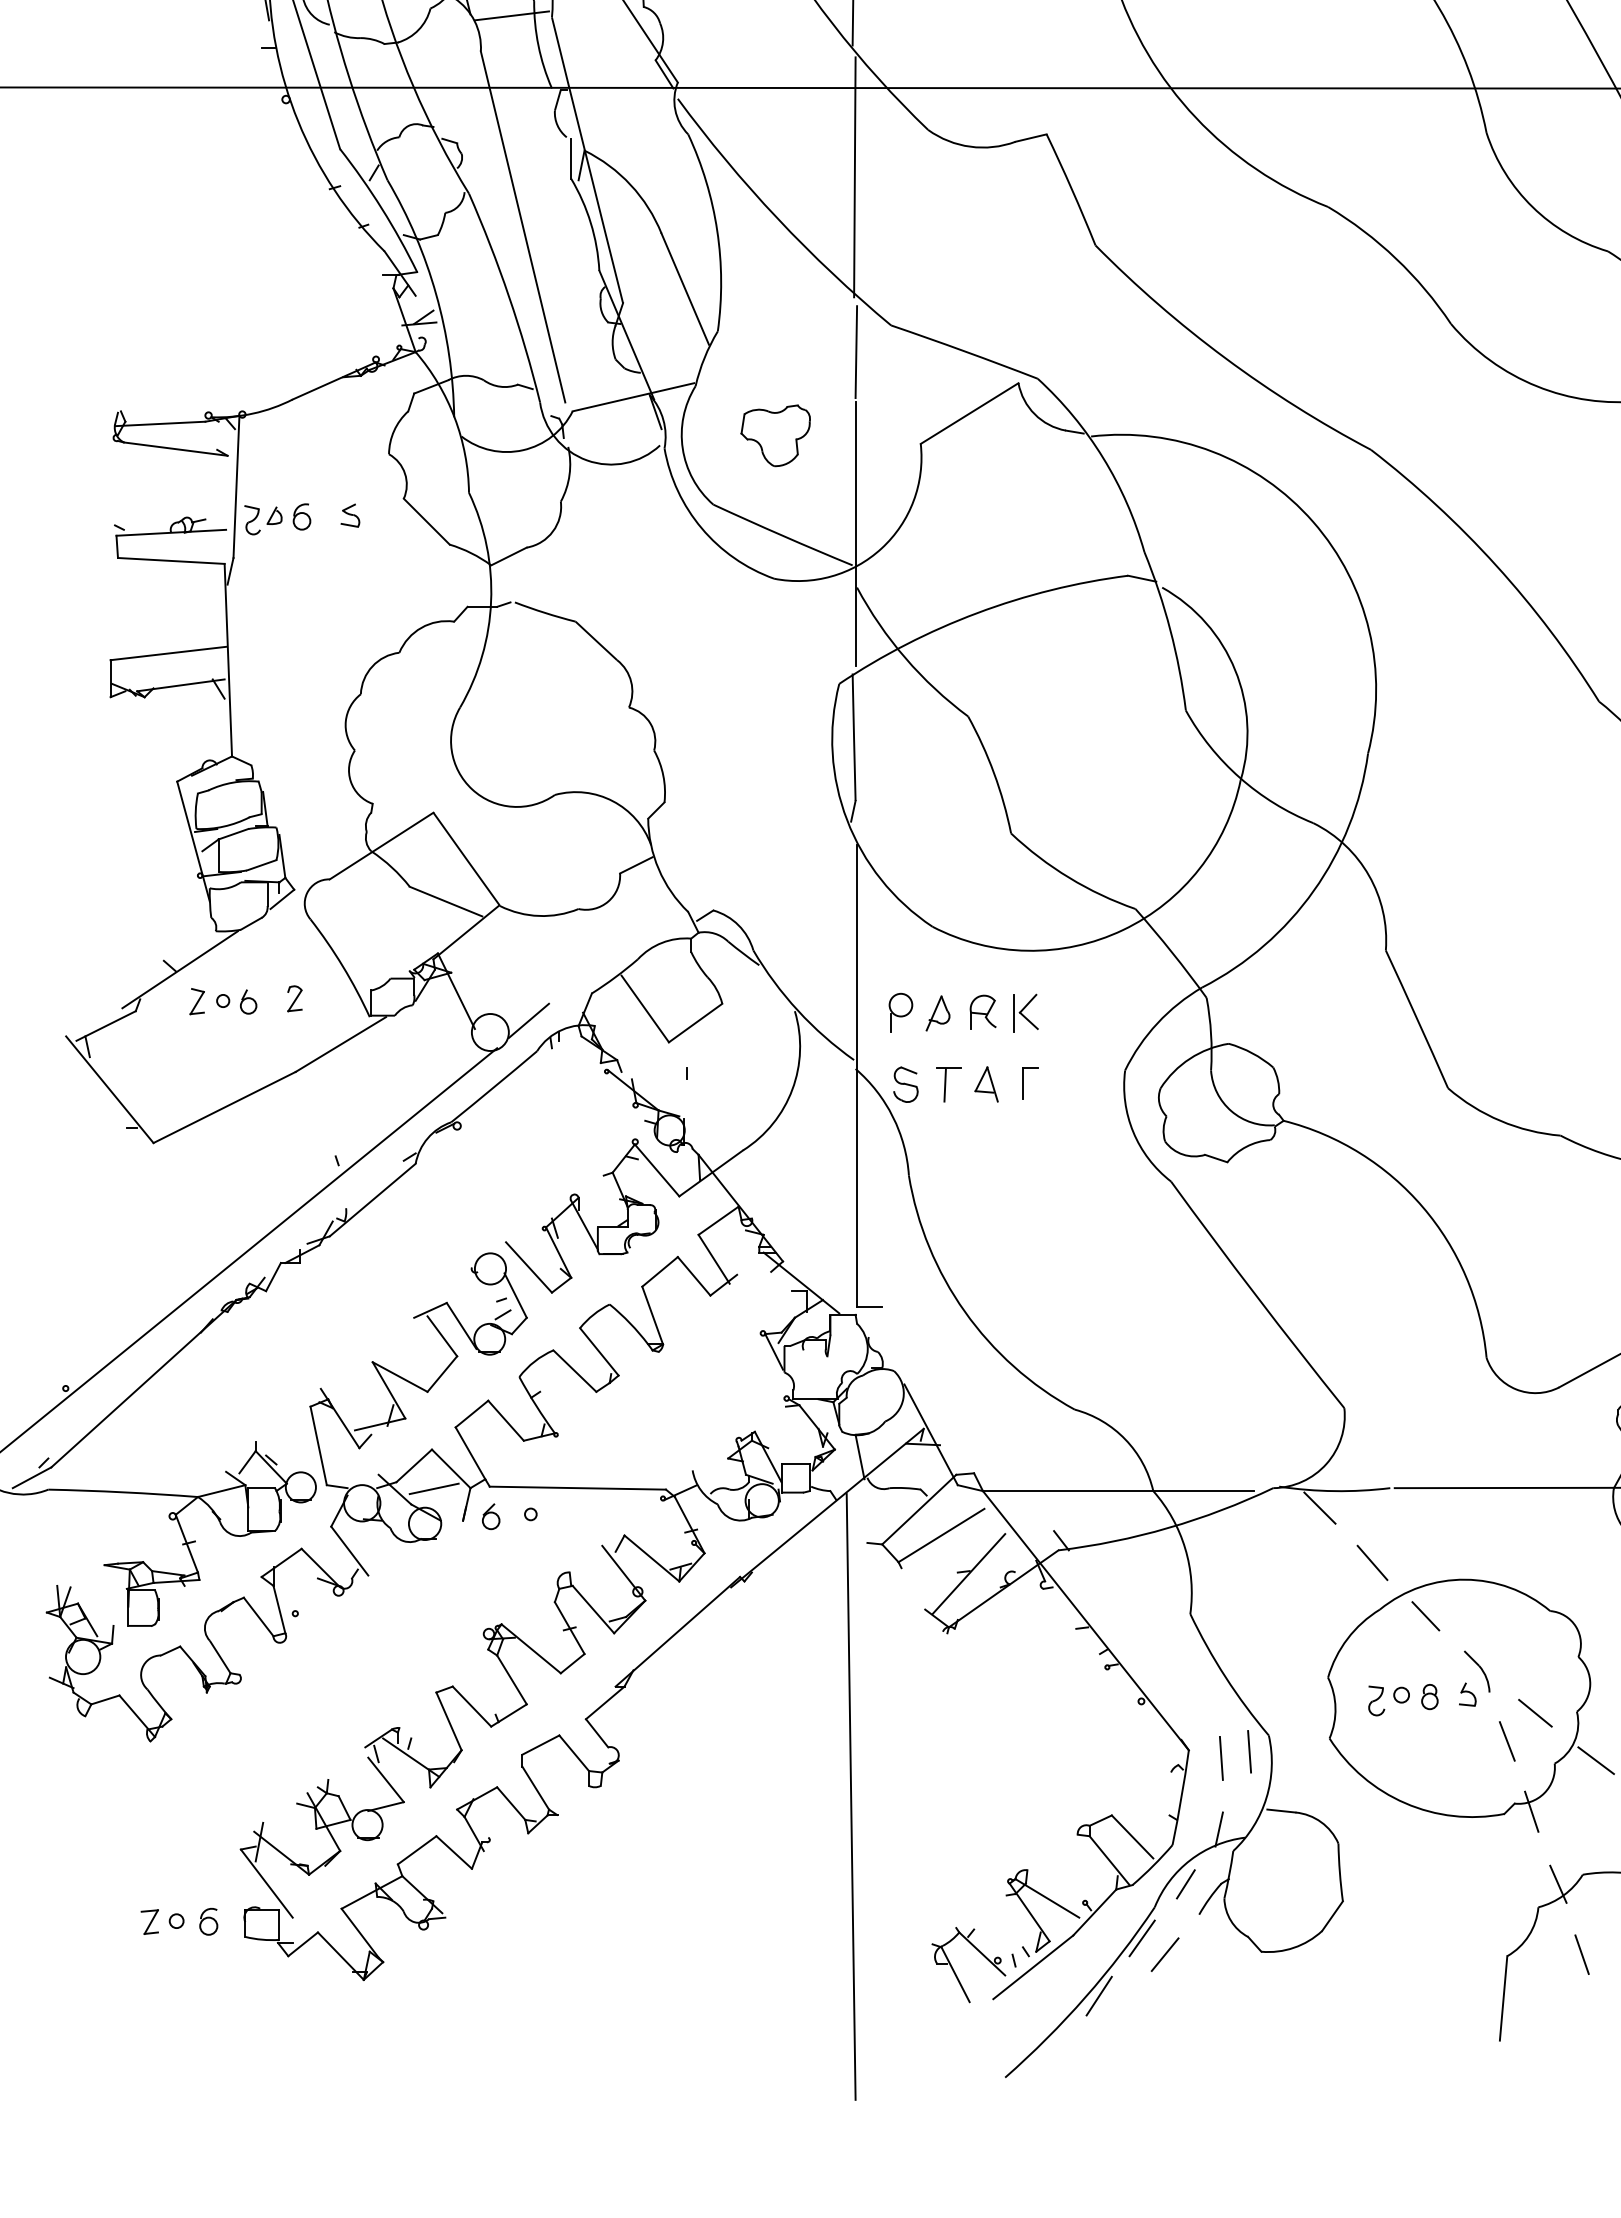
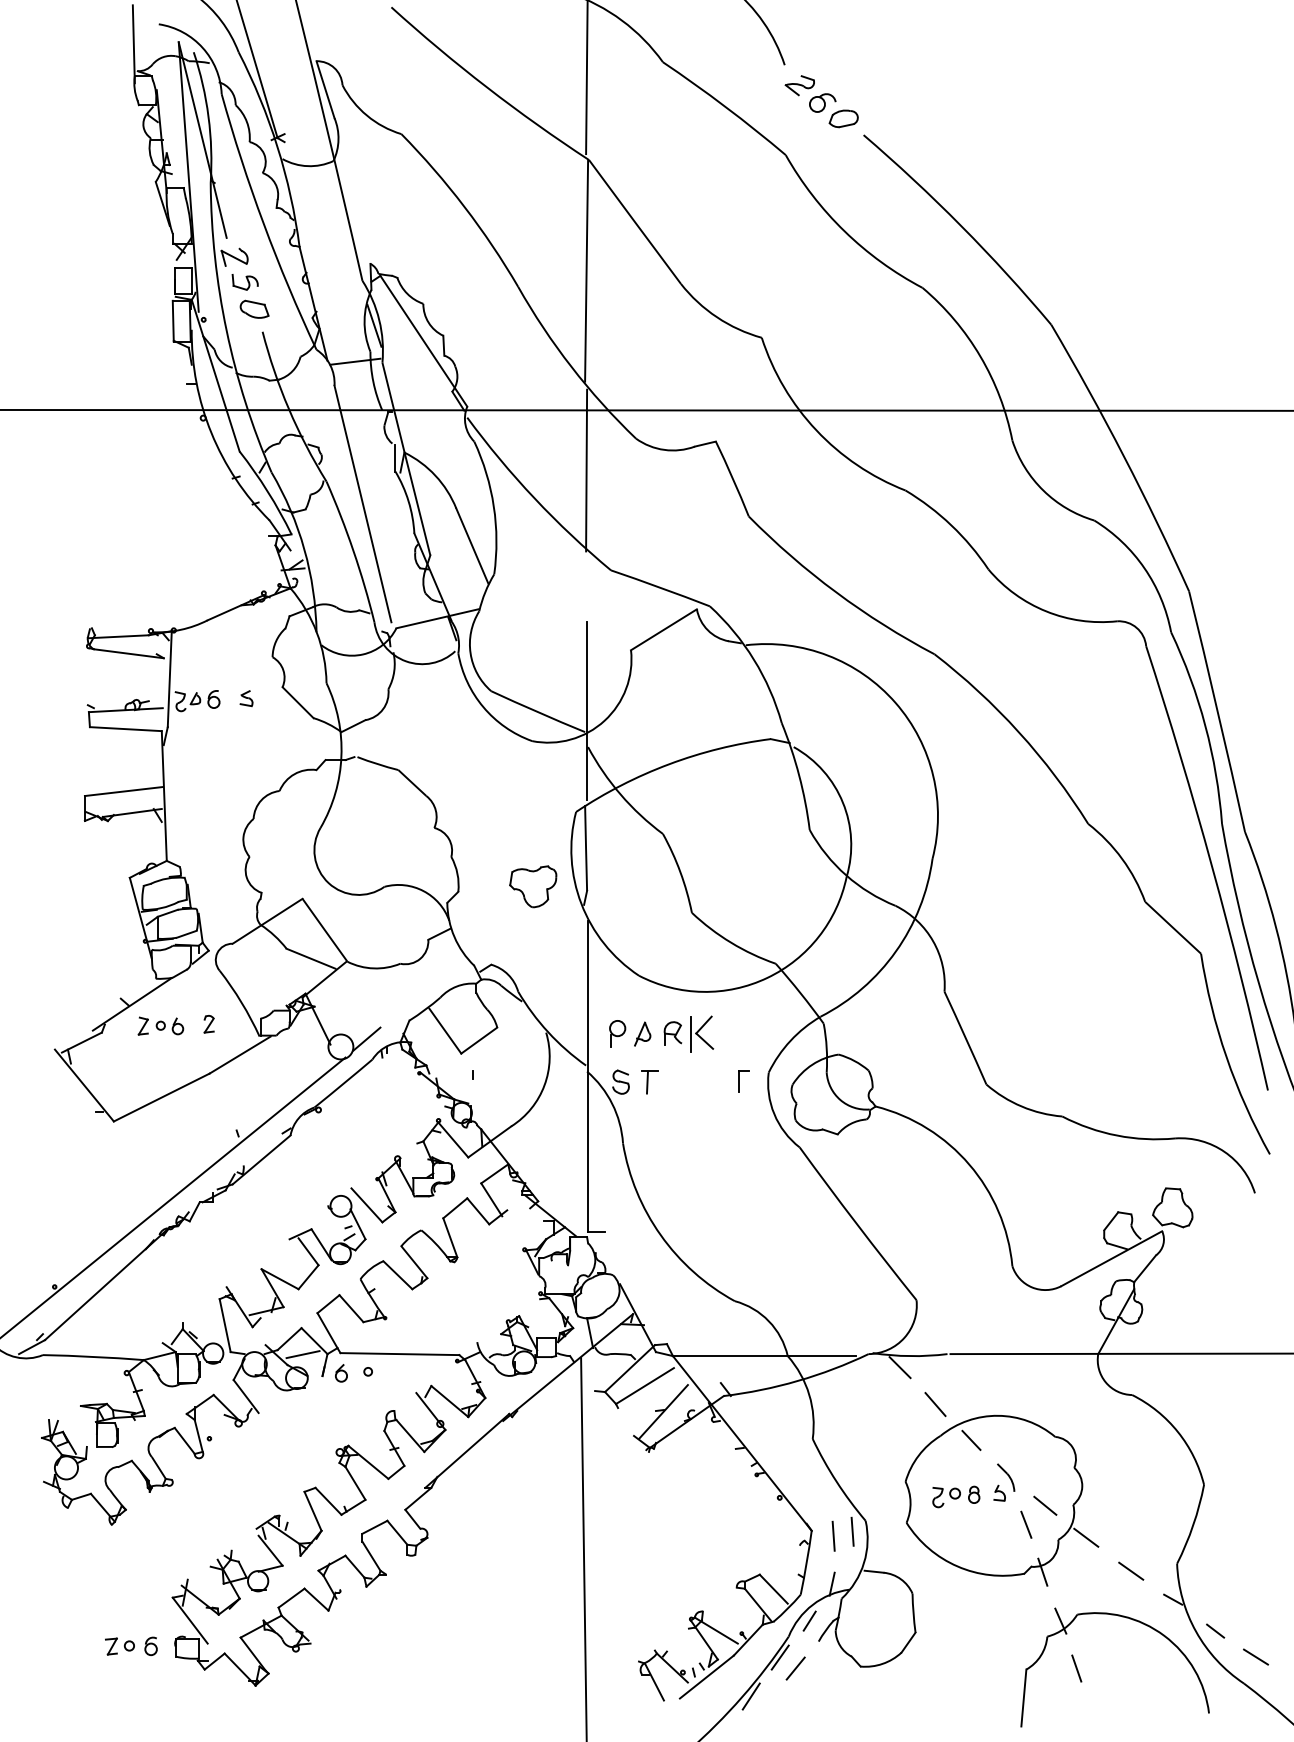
line: (856, 352) -> (587, 588), removed
part: (776, 435) -> (533, 886), moved
part: (1025, 1012) -> (701, 1033), size x1.4
part: (986, 1083) -> (675, 1081), removed
part: (1029, 1083) -> (743, 1081), moved

